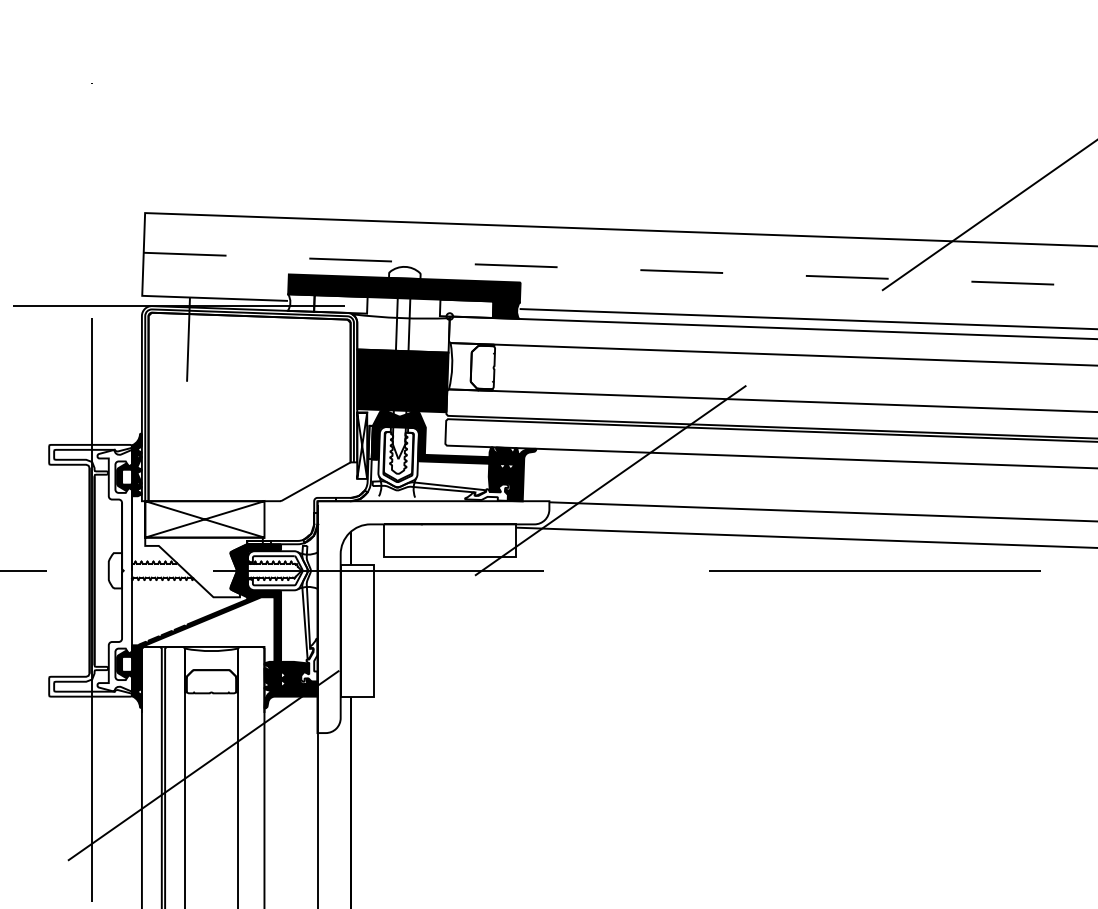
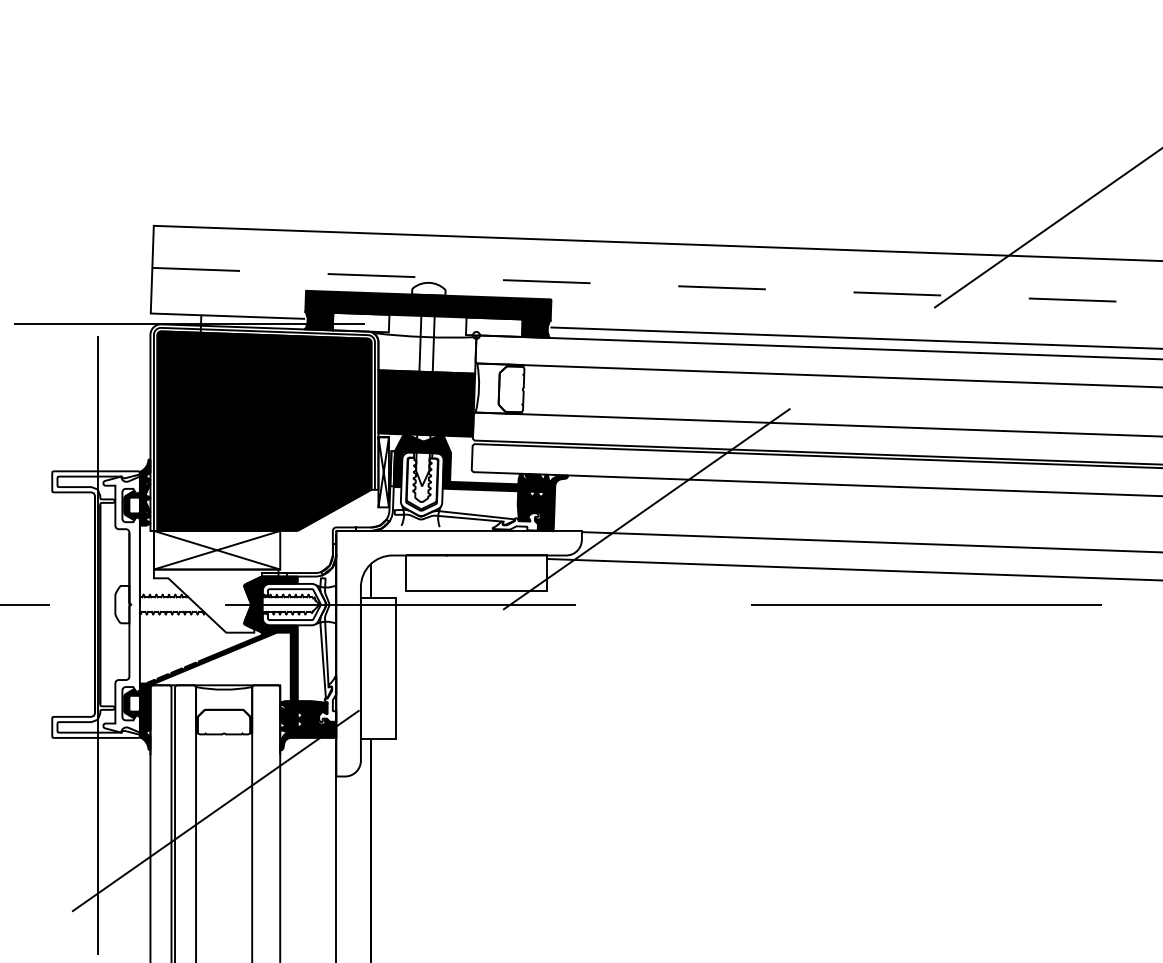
fill: (300, 302) -> (318, 320), added
fill: (249, 406) -> (264, 430), added

